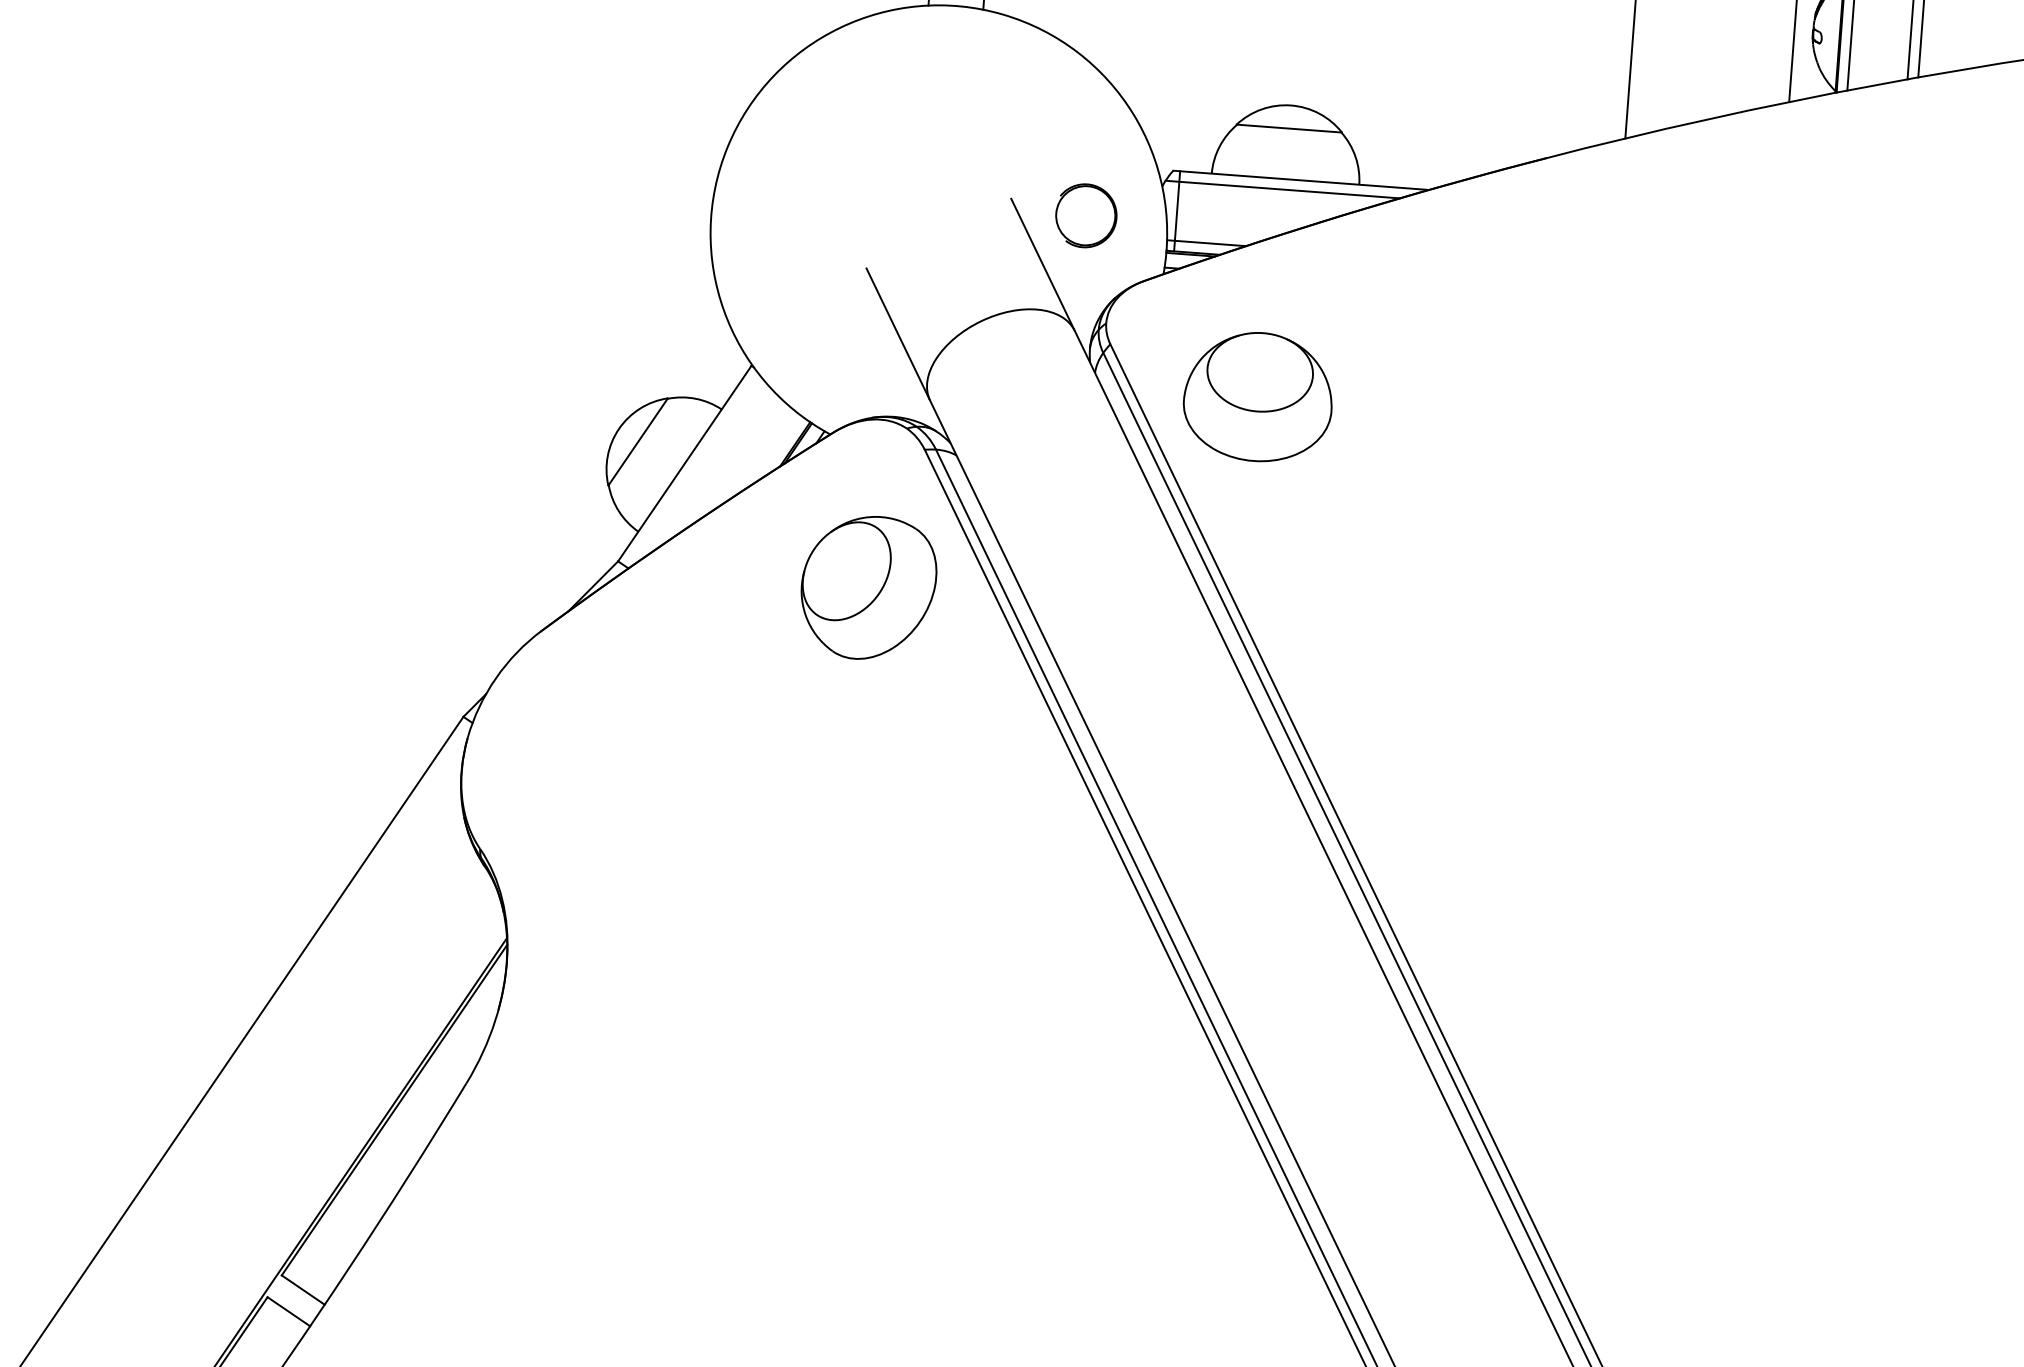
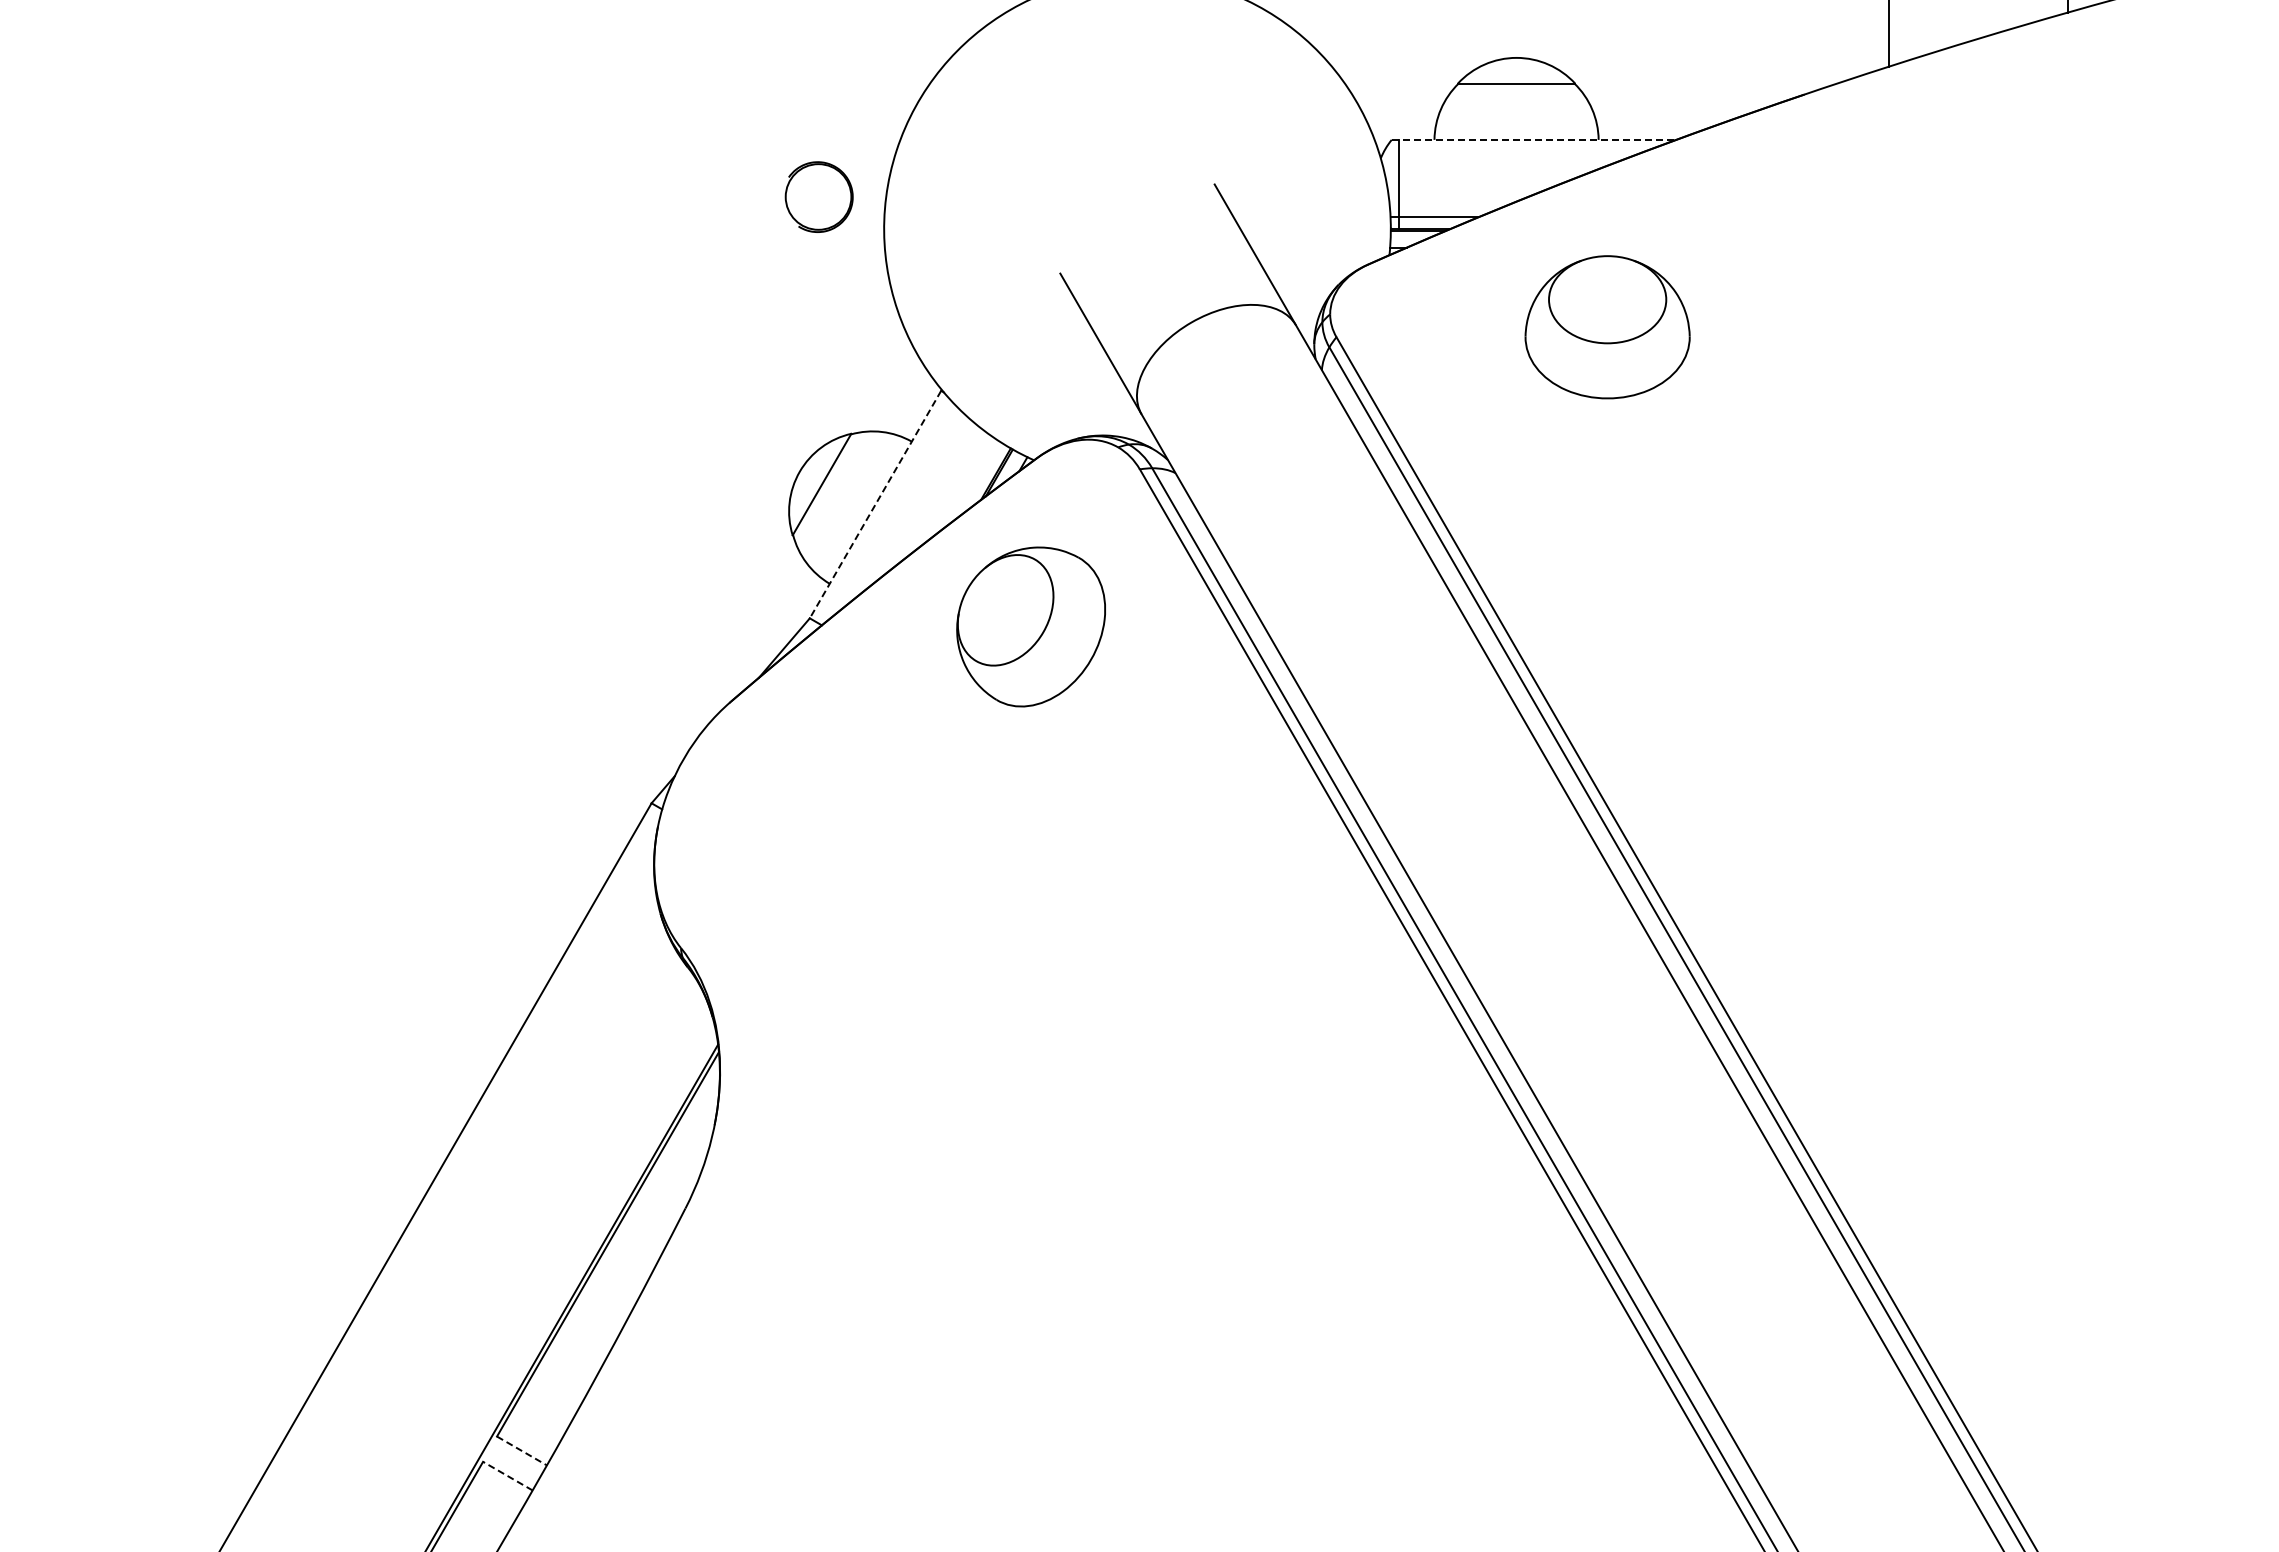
line: (1301, 180) -> (1534, 139), solid -> dashed
line: (1281, 189) -> (1513, 151), removed
part: (1085, 215) -> (818, 196), moved
part: (1258, 397) -> (1607, 327), moved
line: (684, 464) -> (875, 505), solid -> dashed
part: (868, 587) -> (1030, 626), moved
line: (303, 1289) -> (522, 1450), solid -> dashed
line: (288, 1312) -> (507, 1476), solid -> dashed

